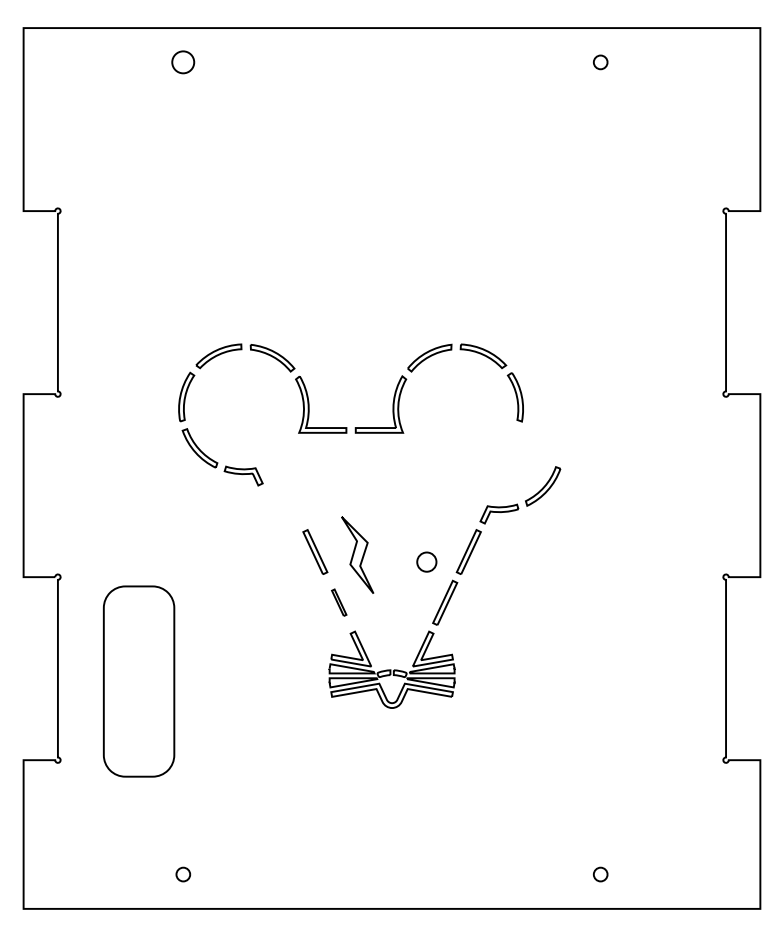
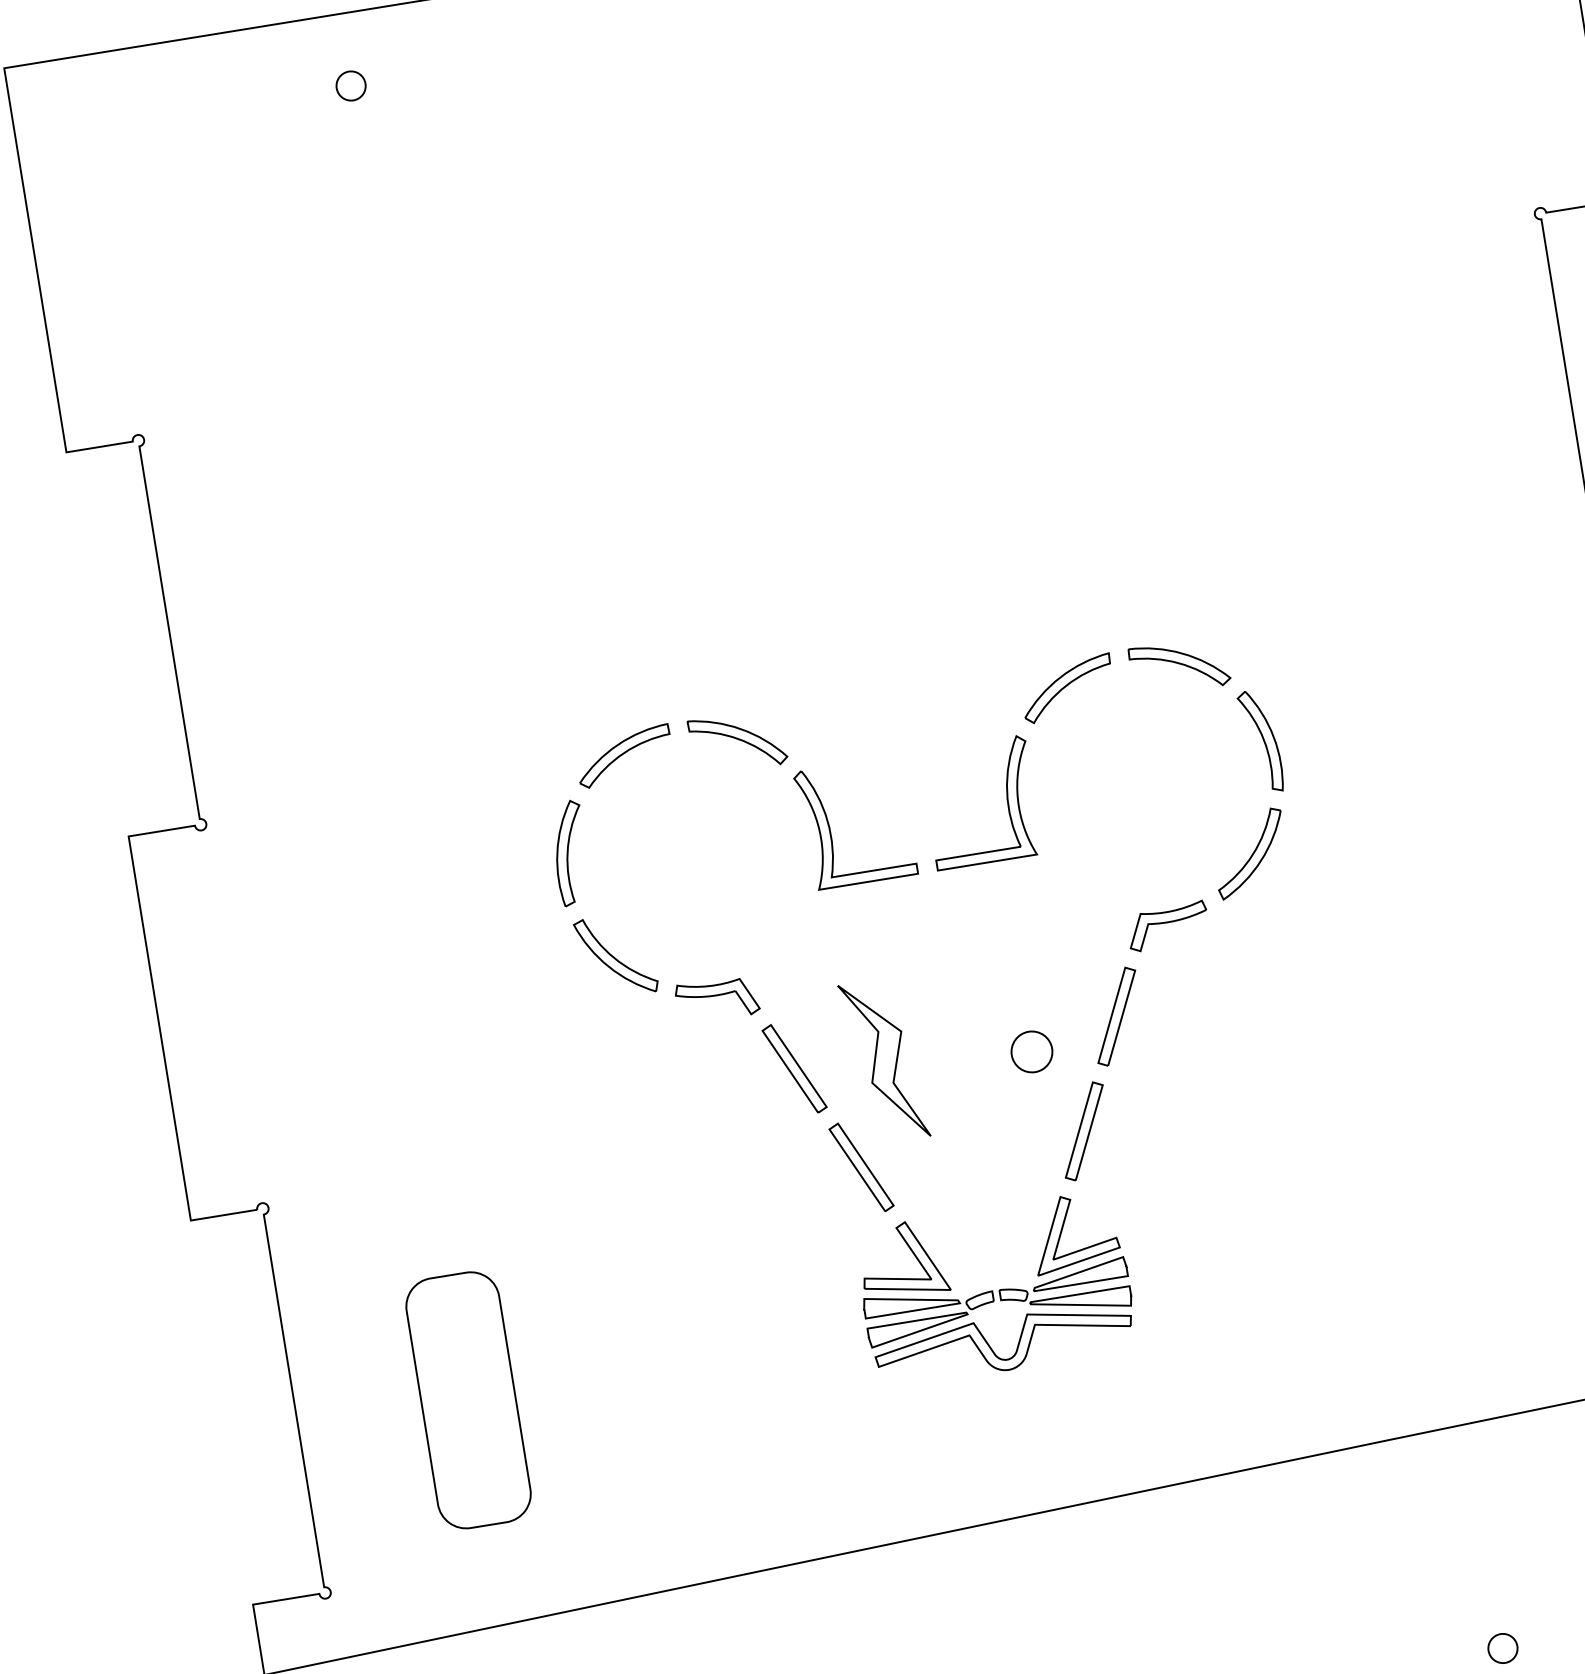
circle: (183, 62) -> (351, 86), size x0.62
part: (347, 427) -> (918, 862), moved
part: (339, 602) -> (862, 1166), size x1.67
part: (138, 681) -> (467, 1400), size x0.62

